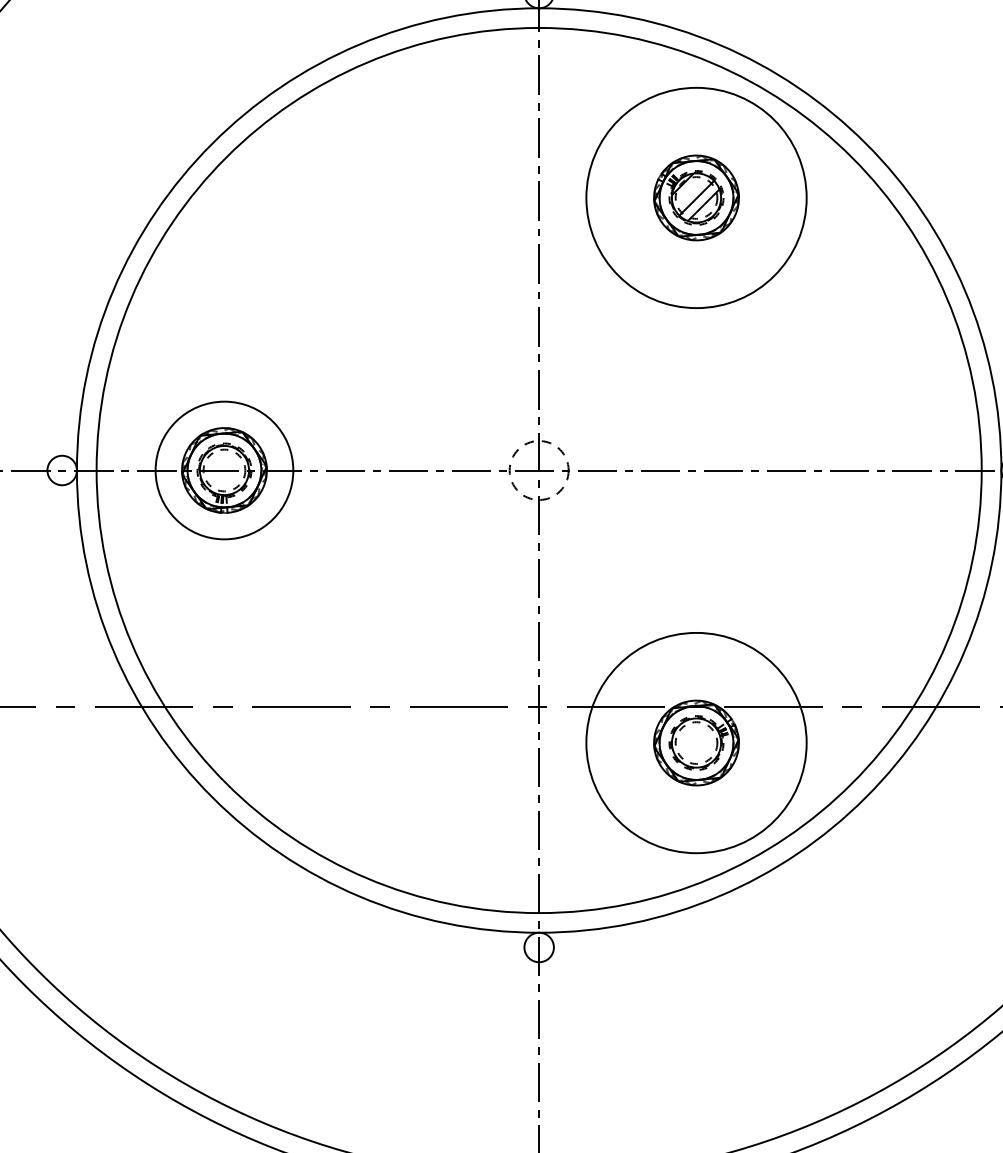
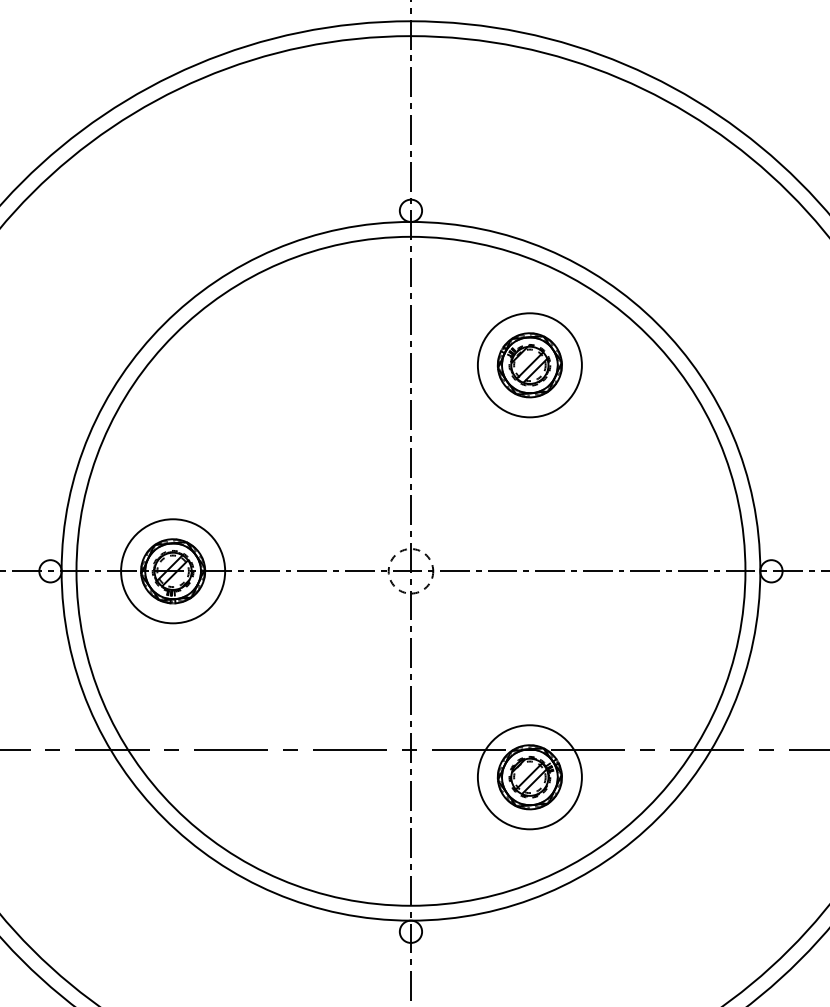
circle: (695, 198) -> (529, 365), size x0.62
hatch: (224, 470) -> (173, 571), added
hatch: (694, 742) -> (528, 776), added
circle: (695, 743) -> (529, 777), size x0.62

